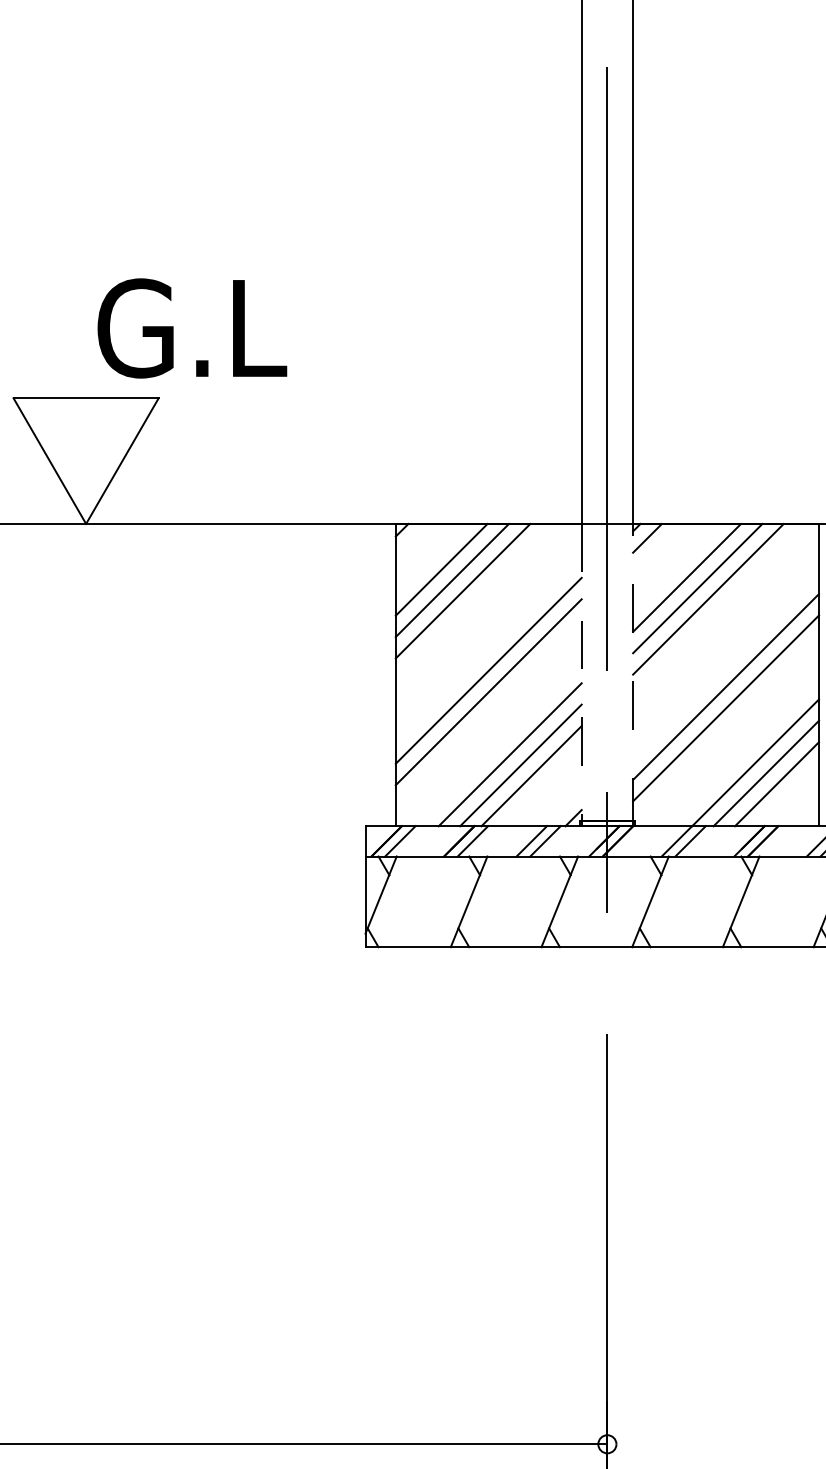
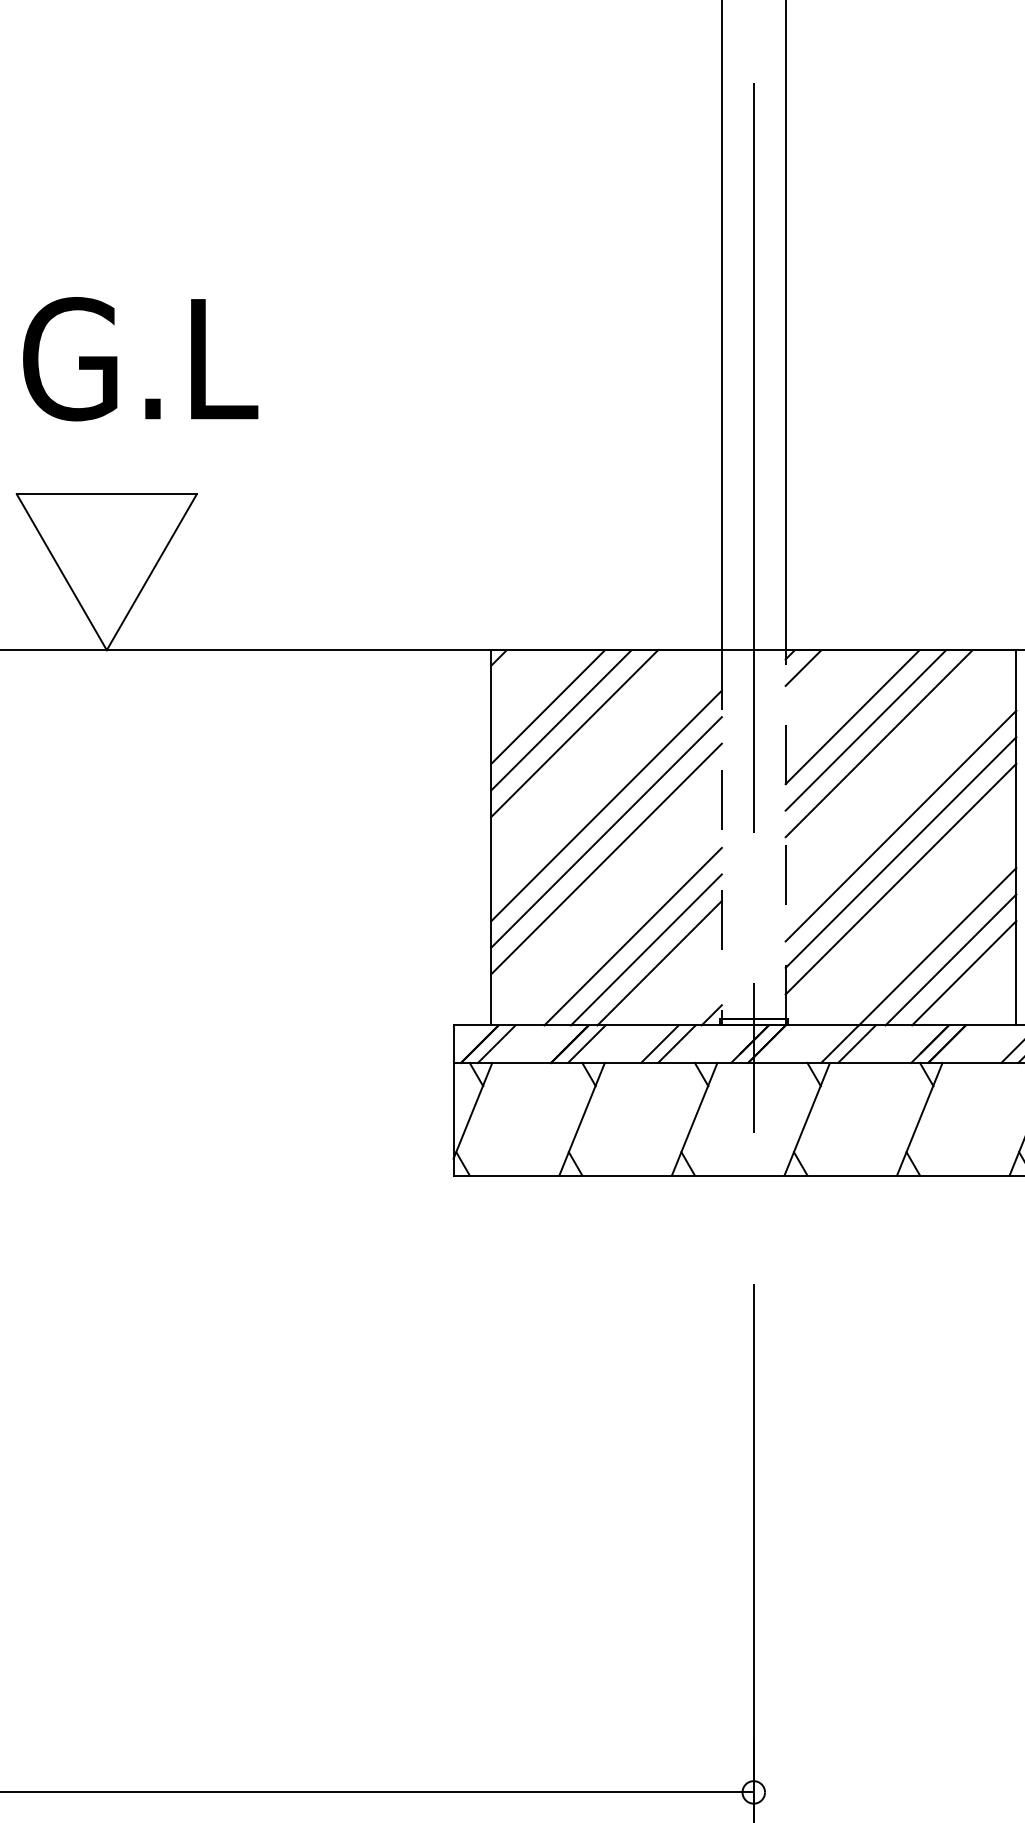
text: (192, 328) -> (140, 359), moved
line: (488, 649) -> (606, 806), added
line: (726, 665) -> (901, 825), added

